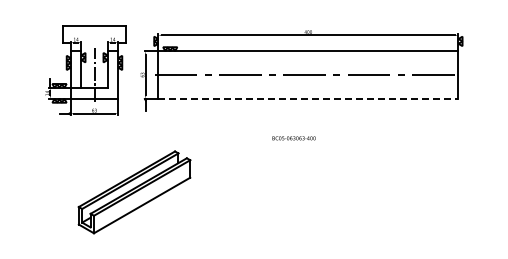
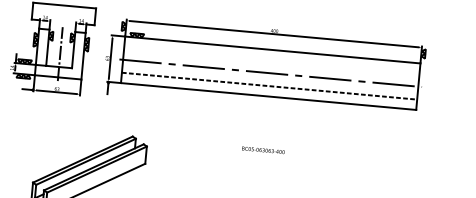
line: (308, 88) -> (269, 86), added
line: (308, 98) -> (268, 96), dashed -> solid
text: (293, 138) -> (262, 150), moved

